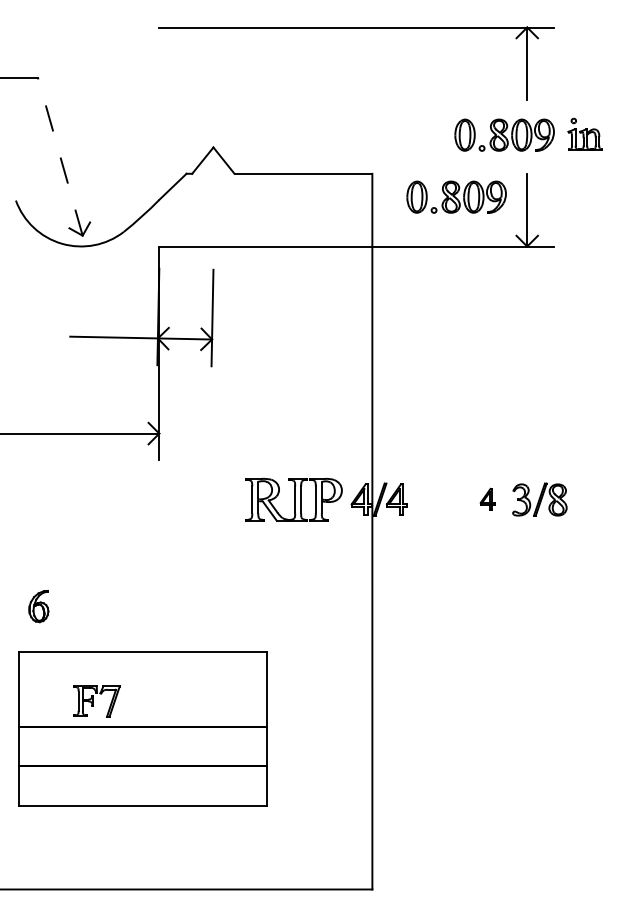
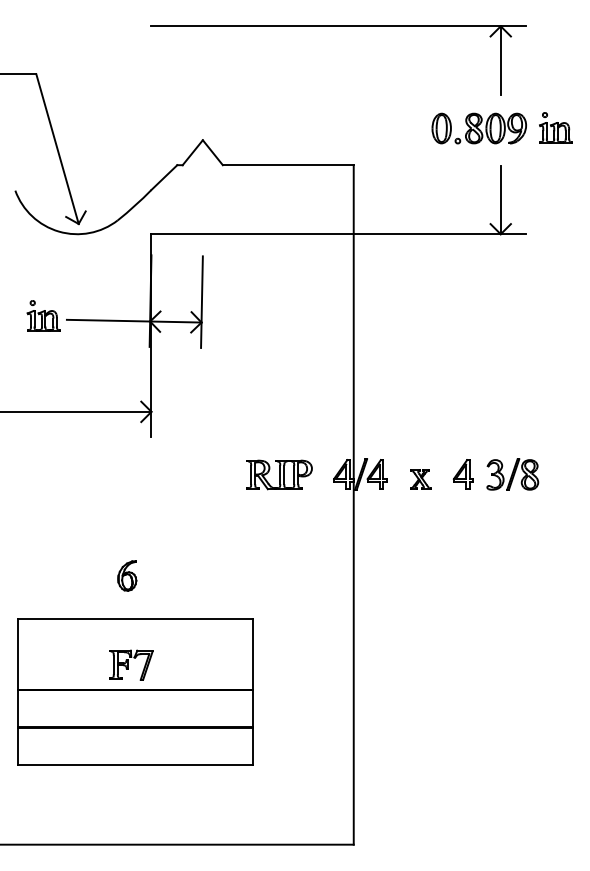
line: (60, 156) -> (57, 148), dashed -> solid
part: (456, 196) -> (433, 186), removed
part: (45, 331) -> (43, 314), added
part: (487, 499) -> (463, 474), size x1.43
part: (294, 500) -> (279, 475), size x0.71
part: (442, 504) -> (420, 479), added
part: (38, 606) -> (126, 576), moved
part: (96, 701) -> (130, 665), moved

